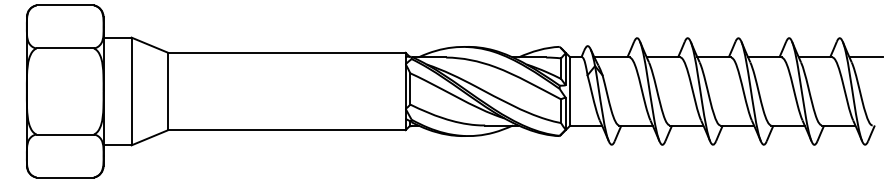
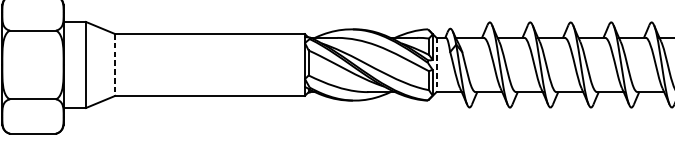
line: (168, 91) -> (115, 64), solid -> dashed
line: (570, 91) -> (436, 64), solid -> dashed

